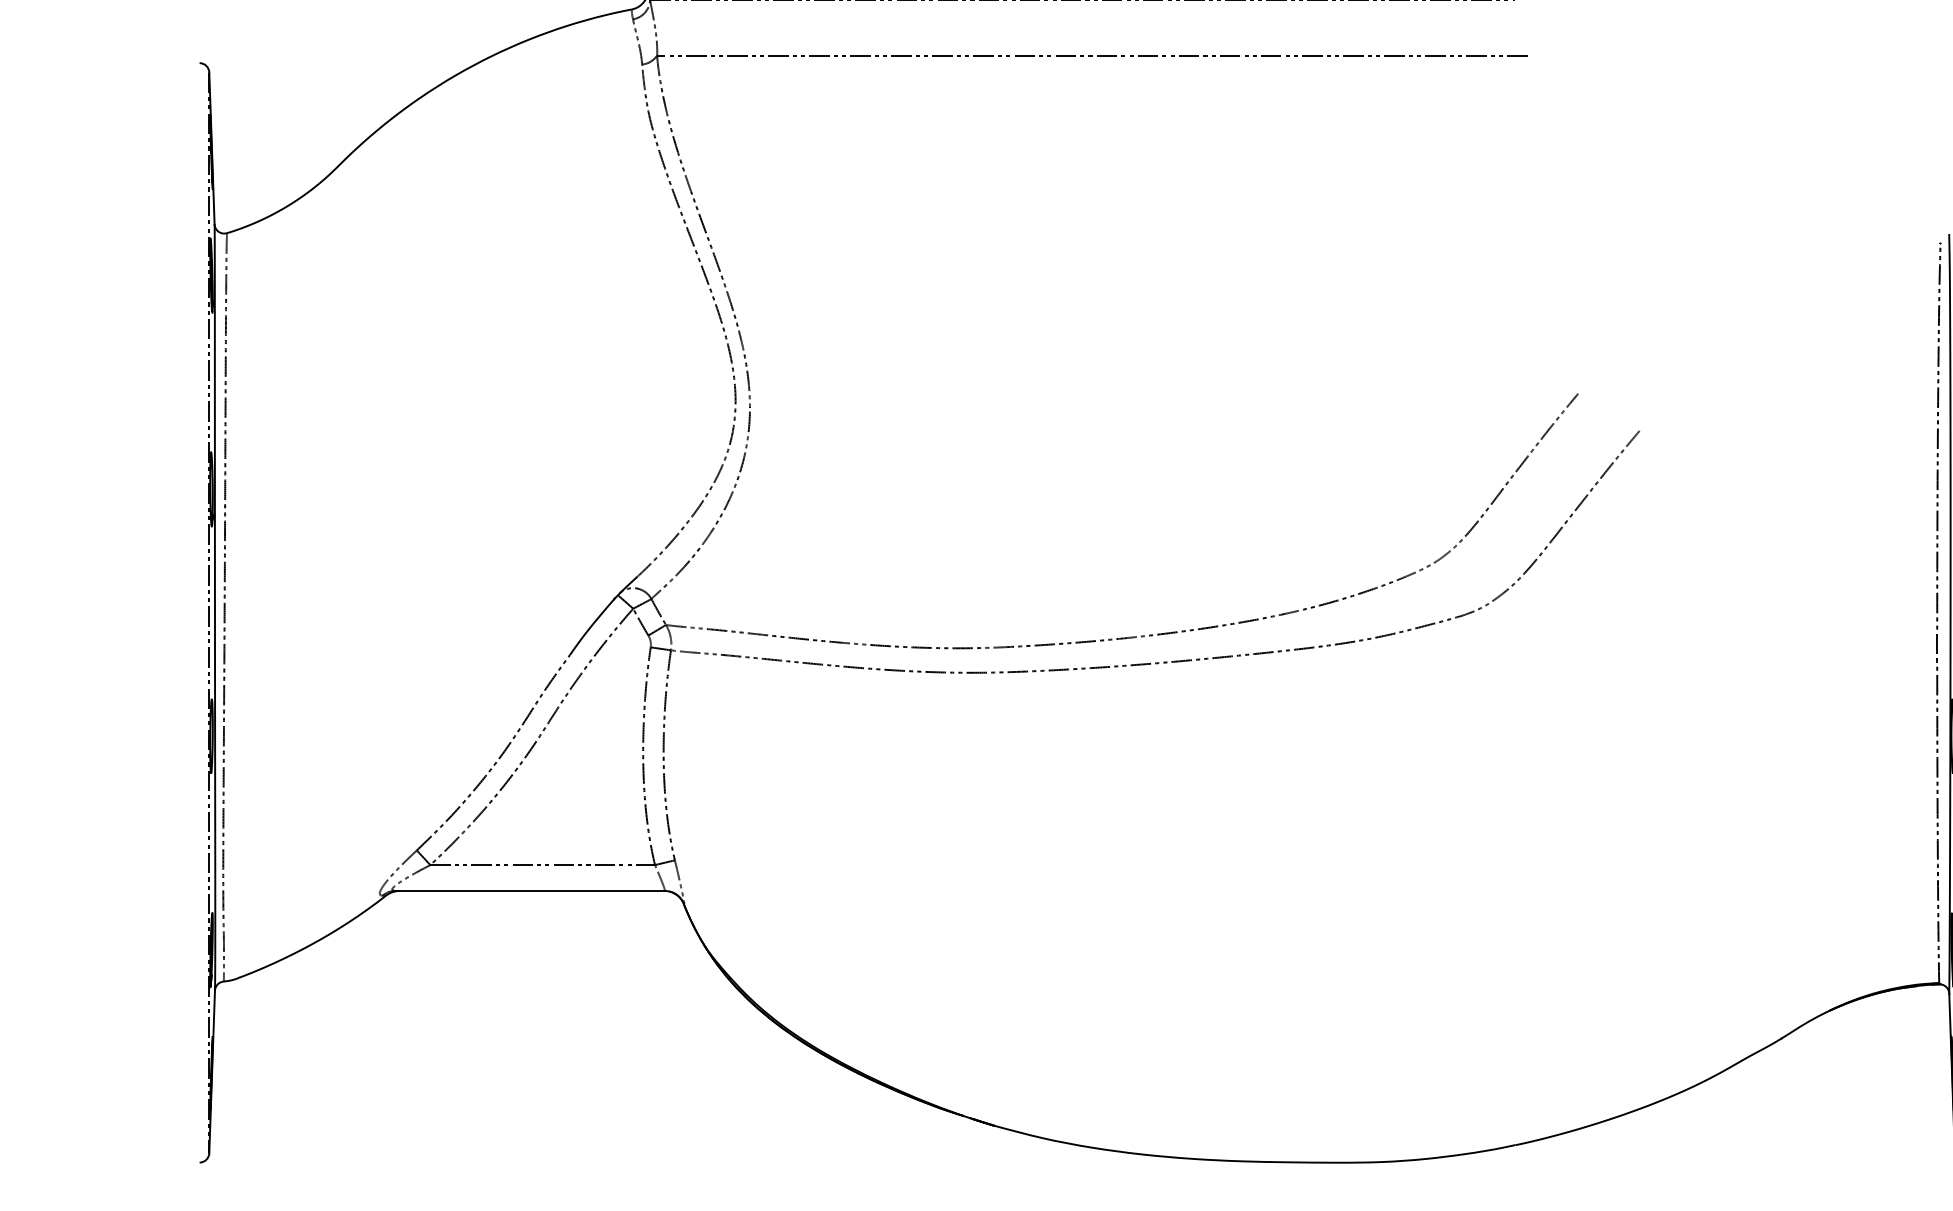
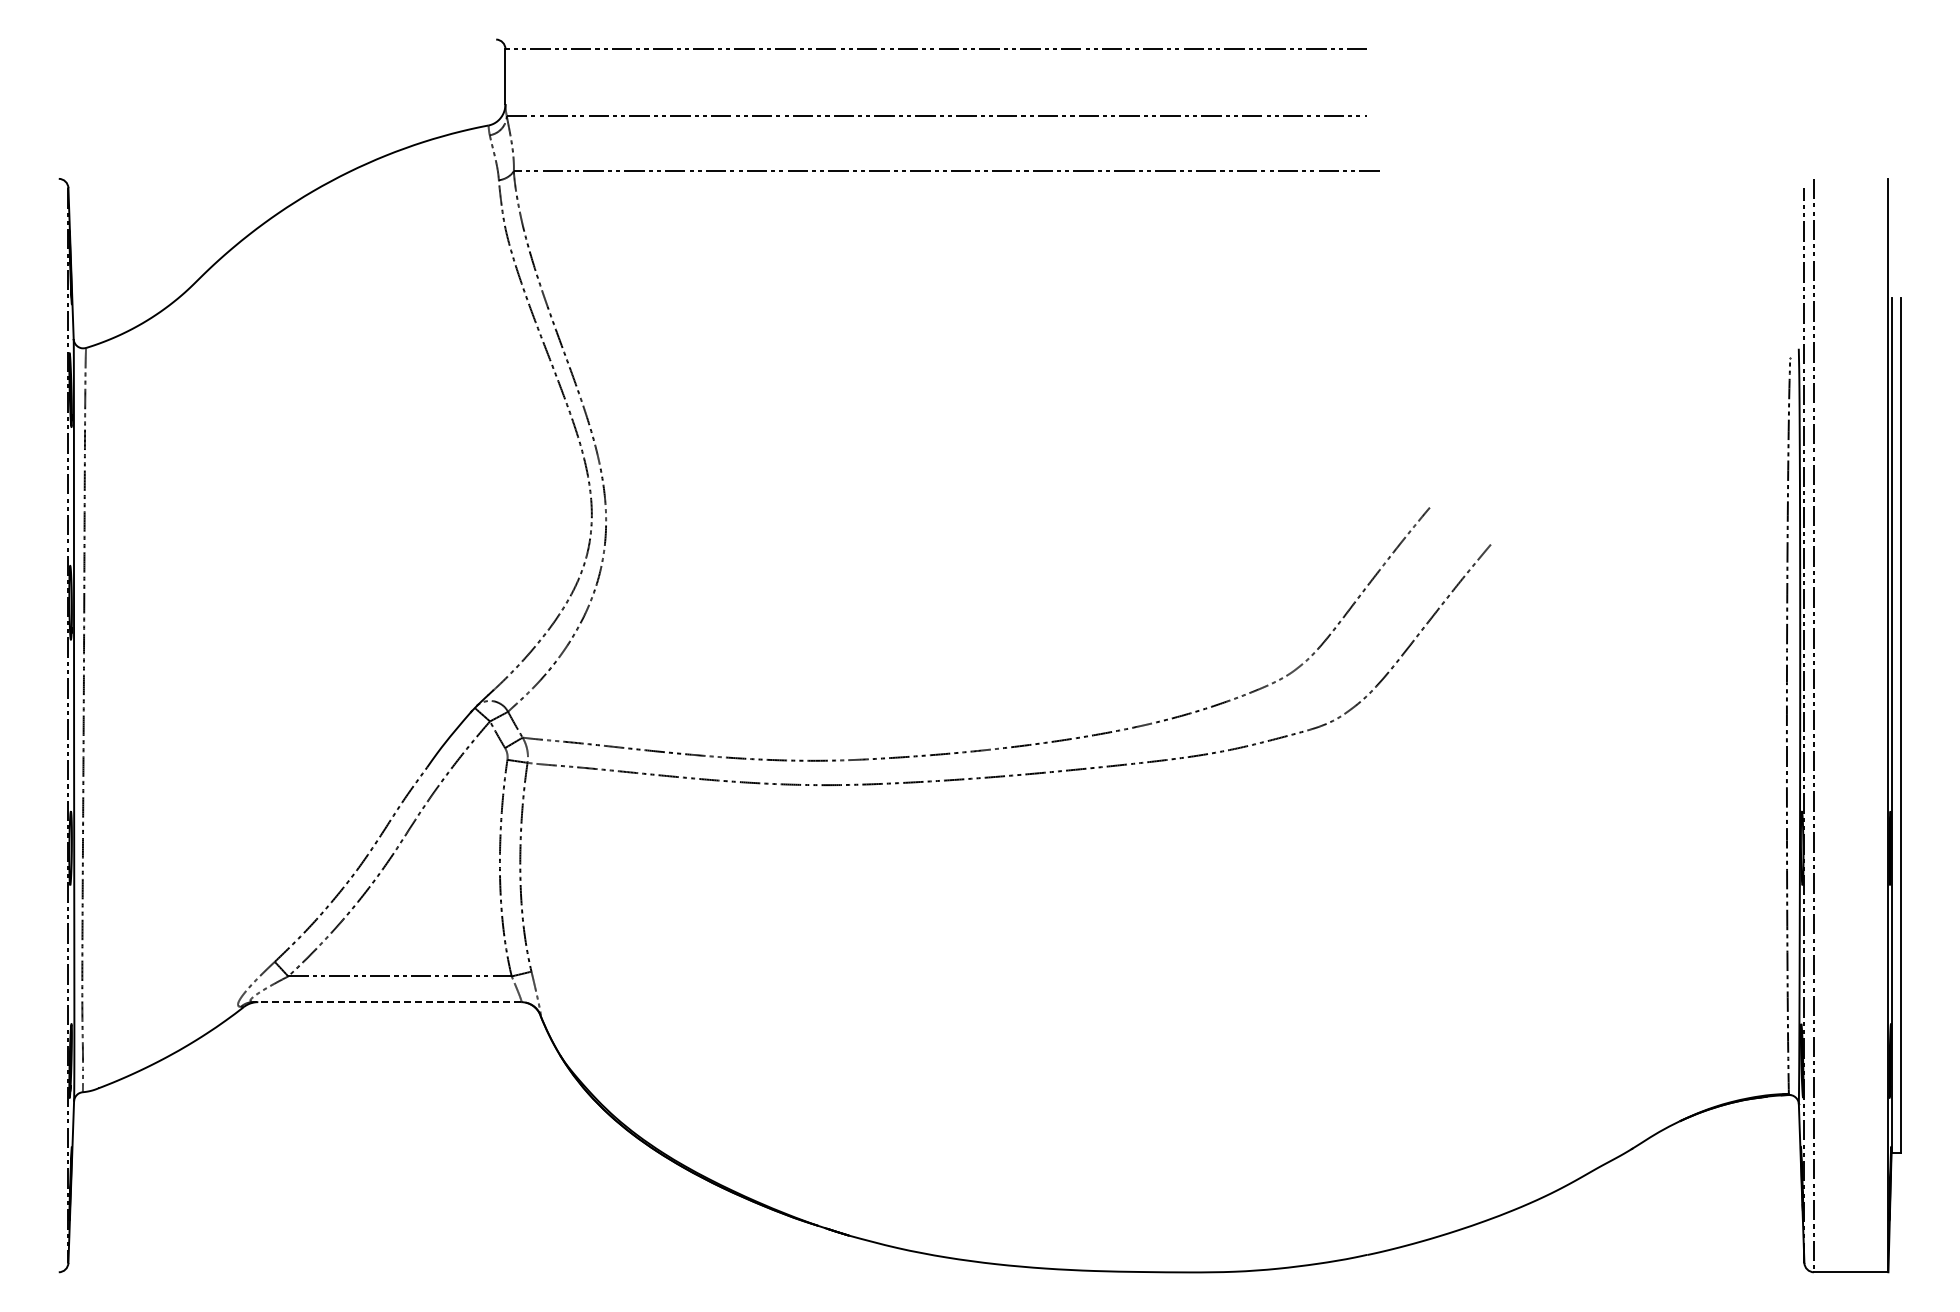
line: (529, 891) -> (386, 1002), solid -> dashed

